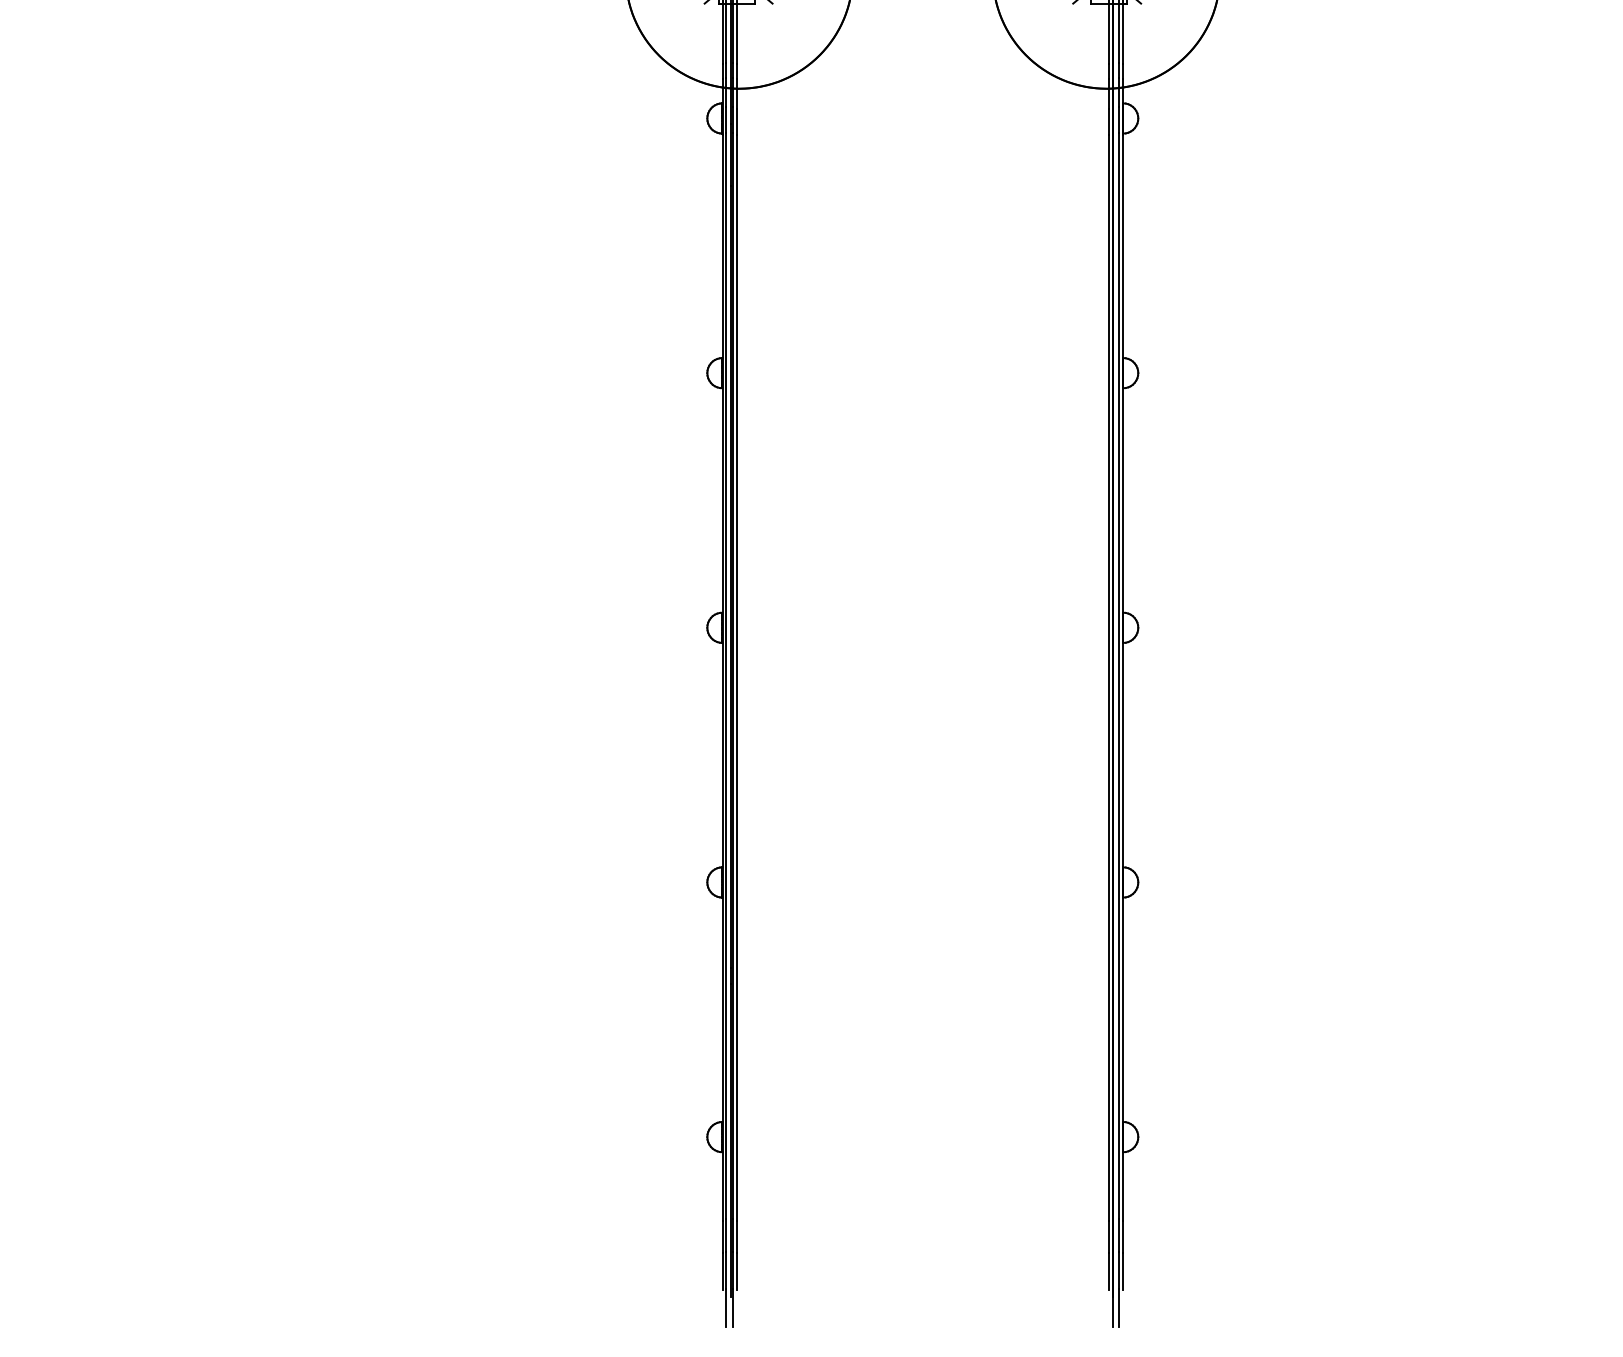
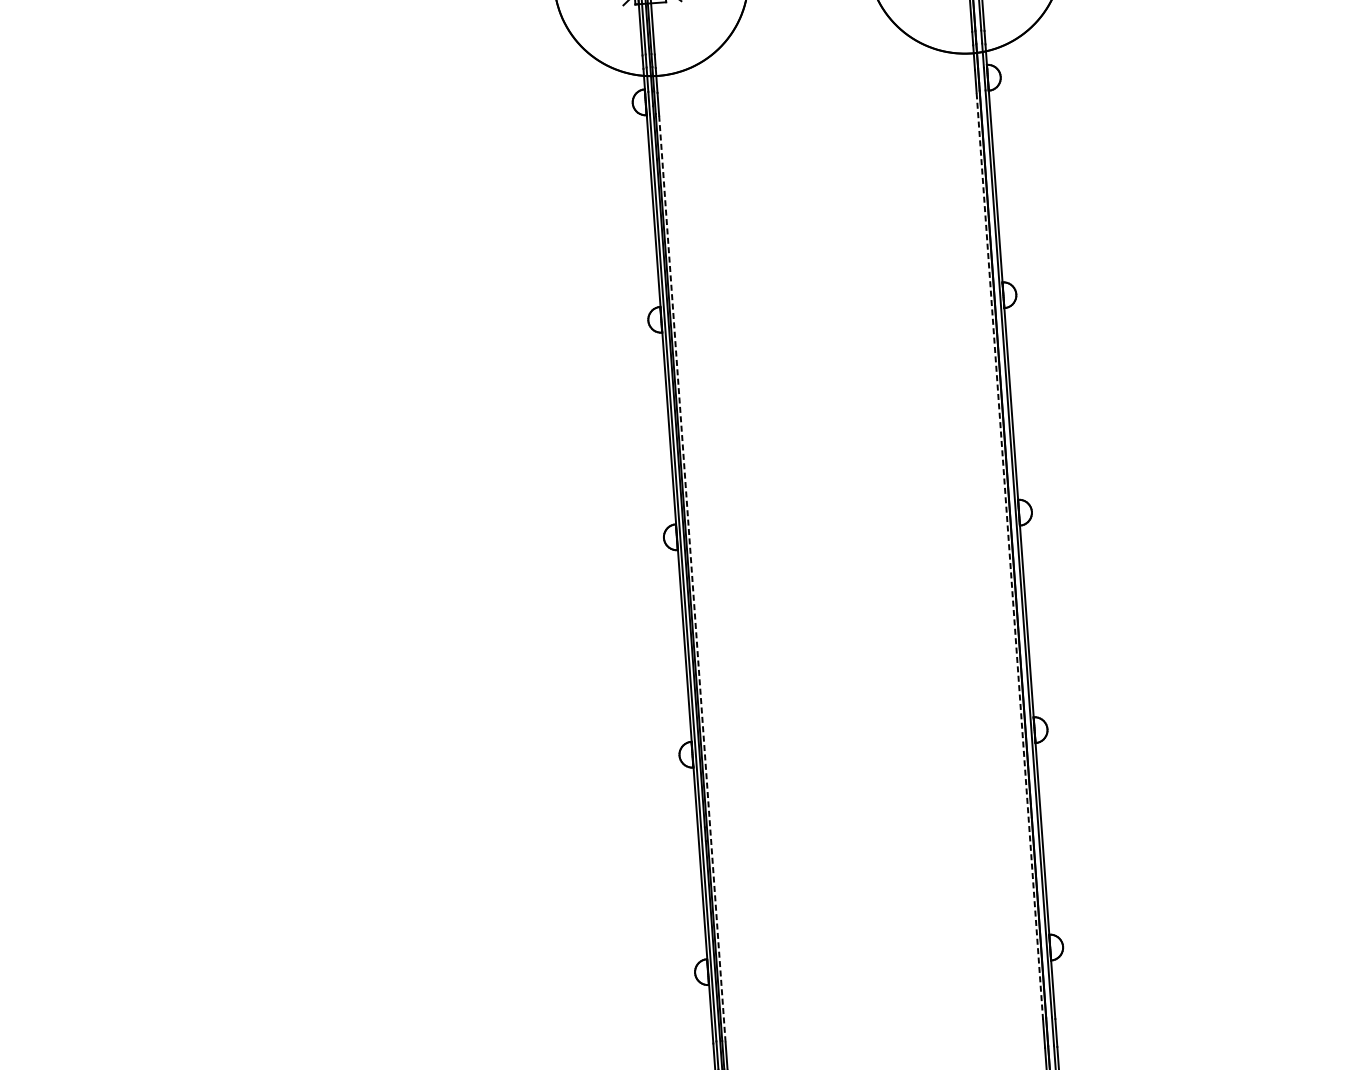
line: (737, 677) -> (692, 578), solid -> dashed
line: (1108, 677) -> (1009, 556), solid -> dashed

